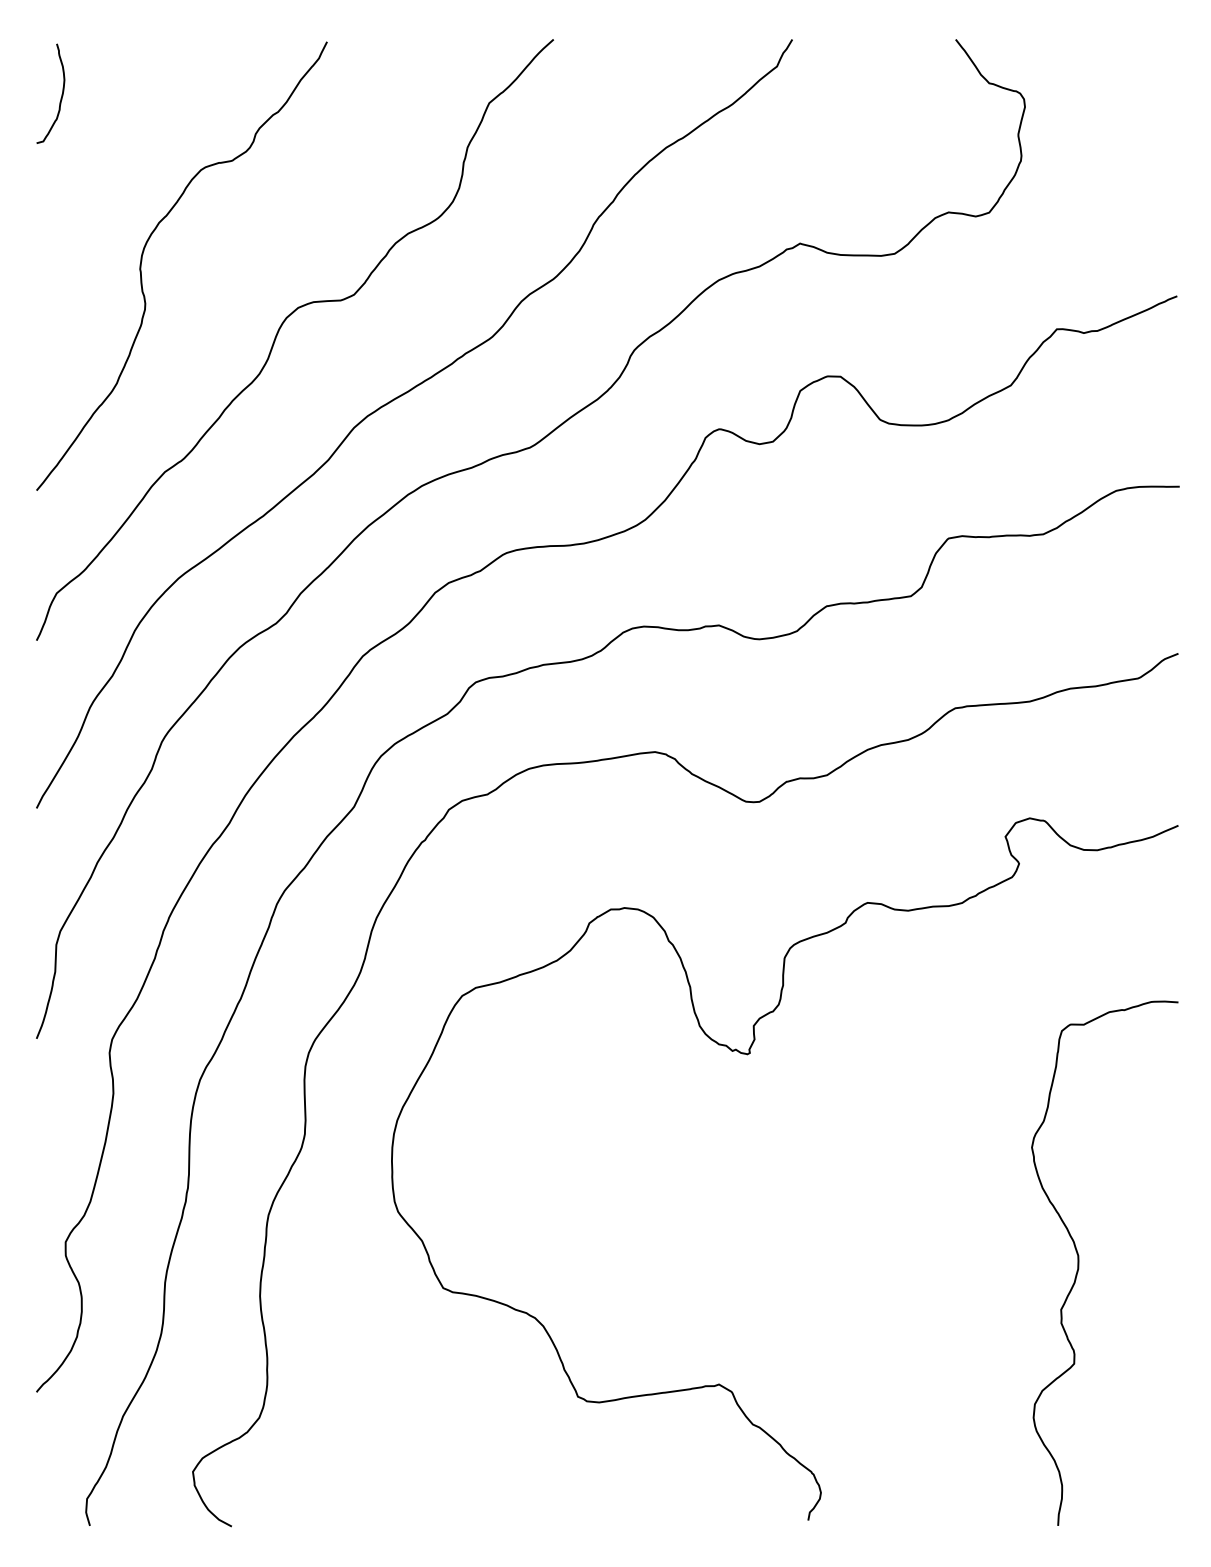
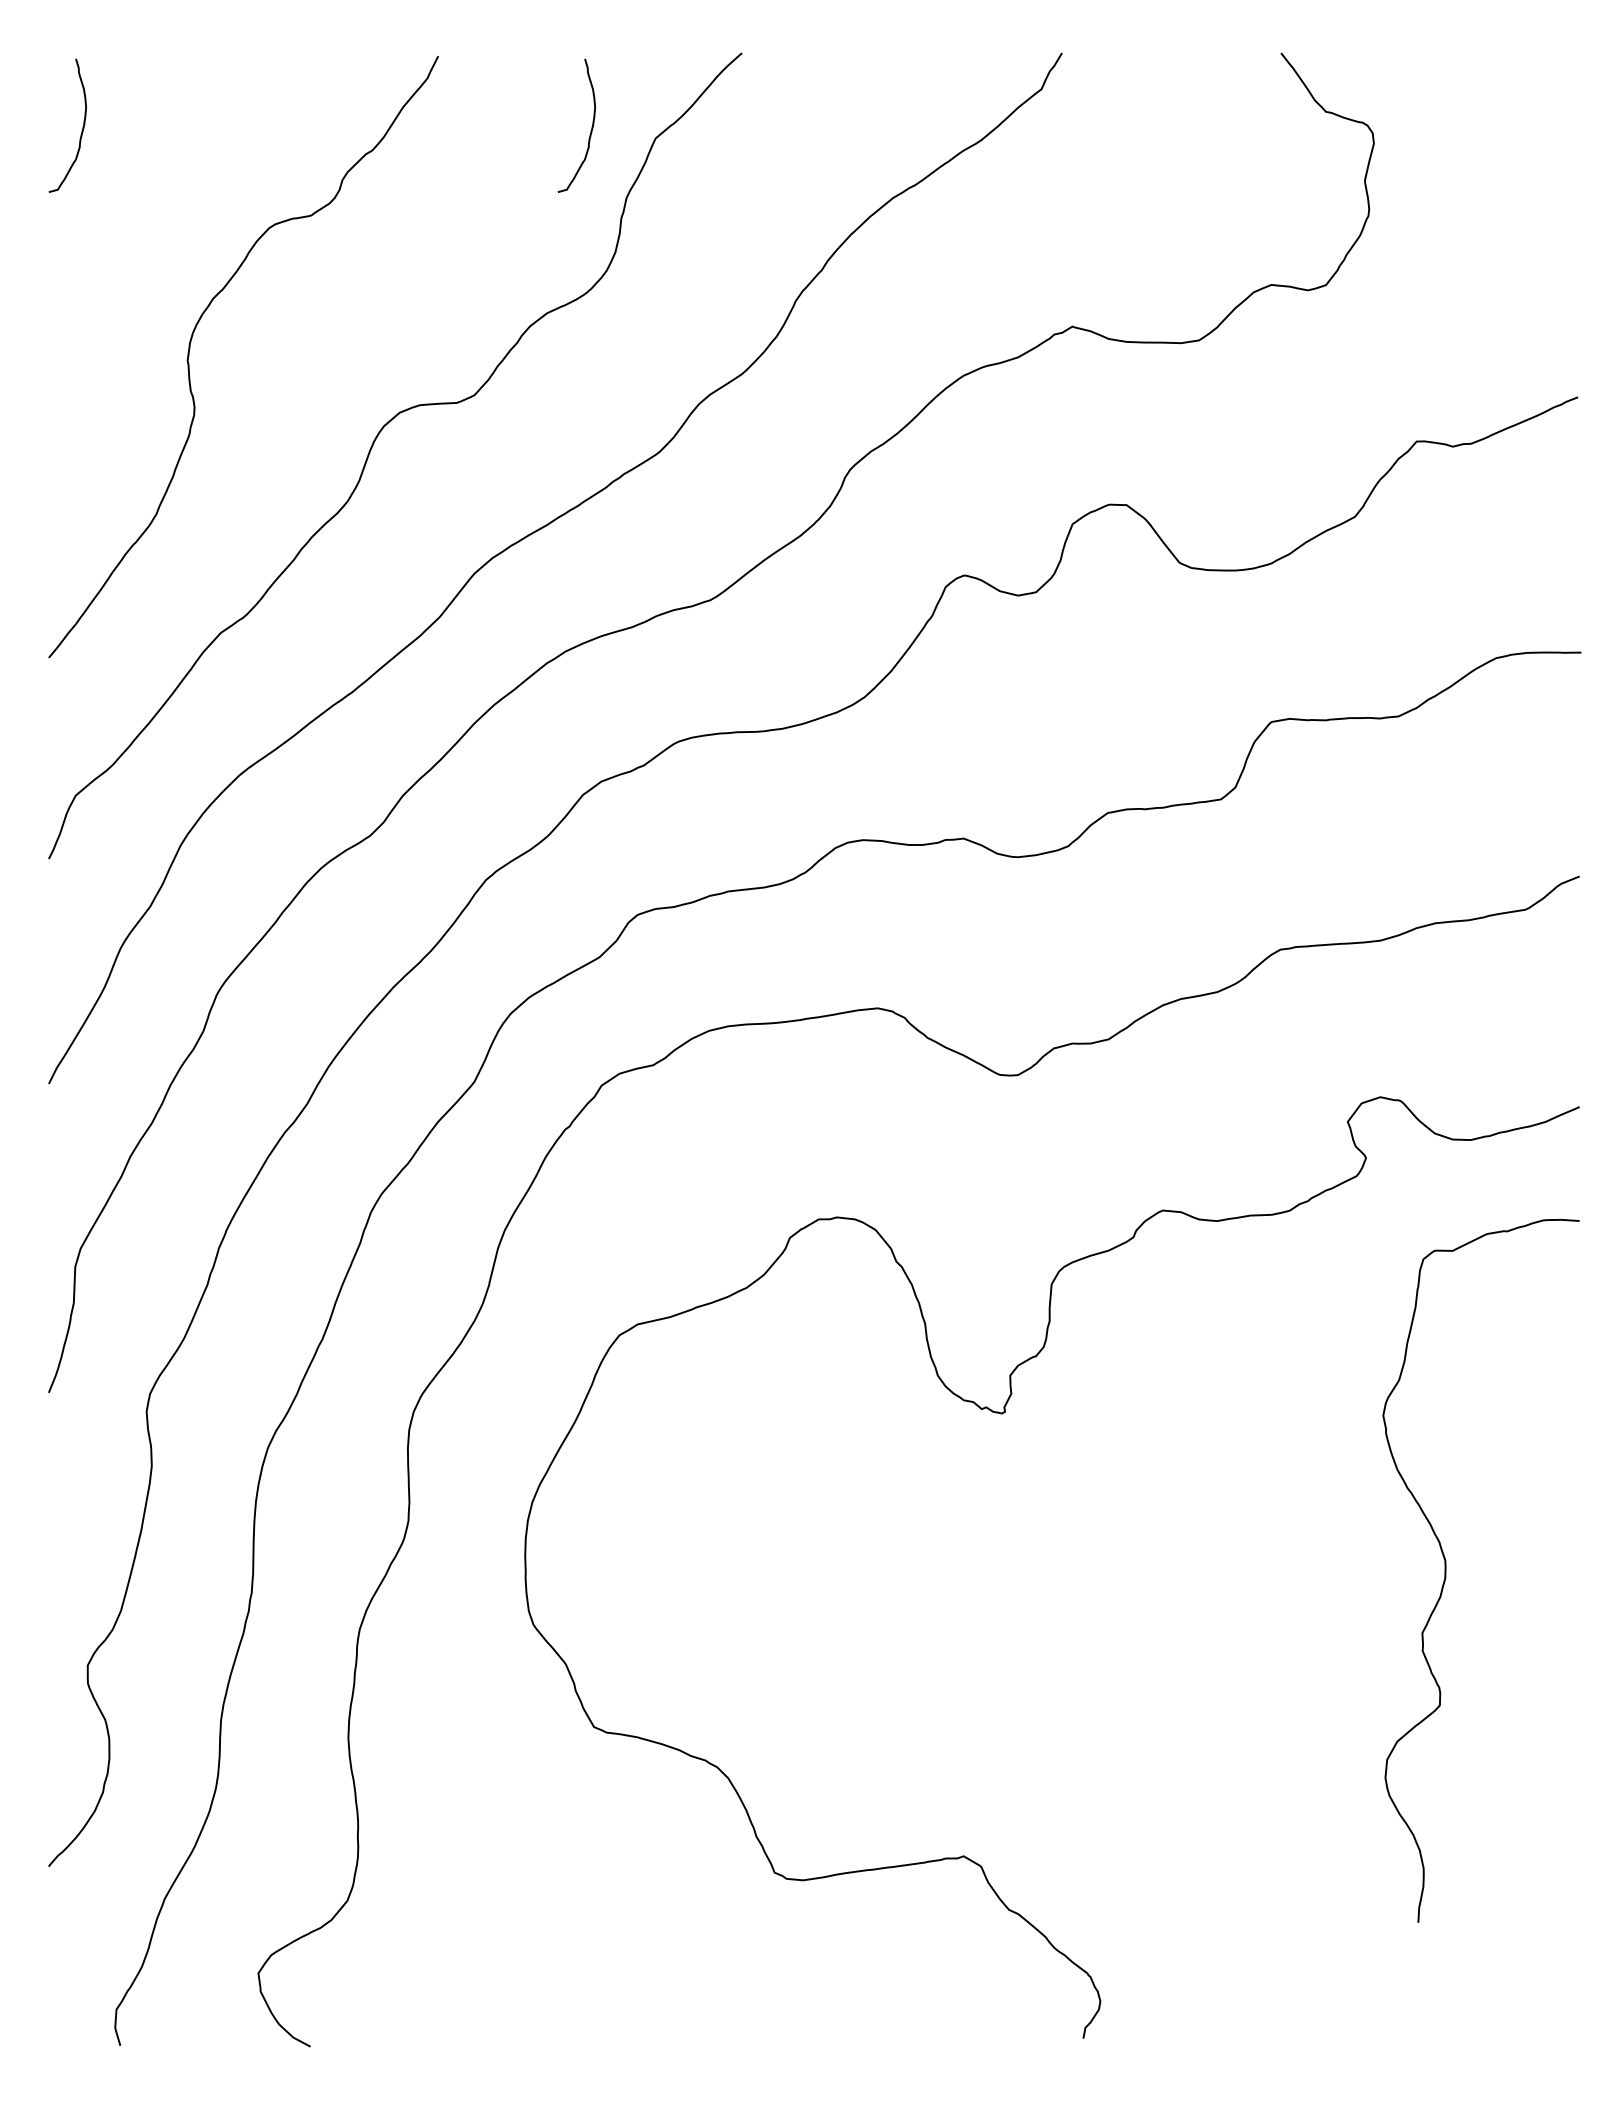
curve: (440, 97) -> (590, 130), added
curve: (1079, 1263) -> (1446, 1570), moved

